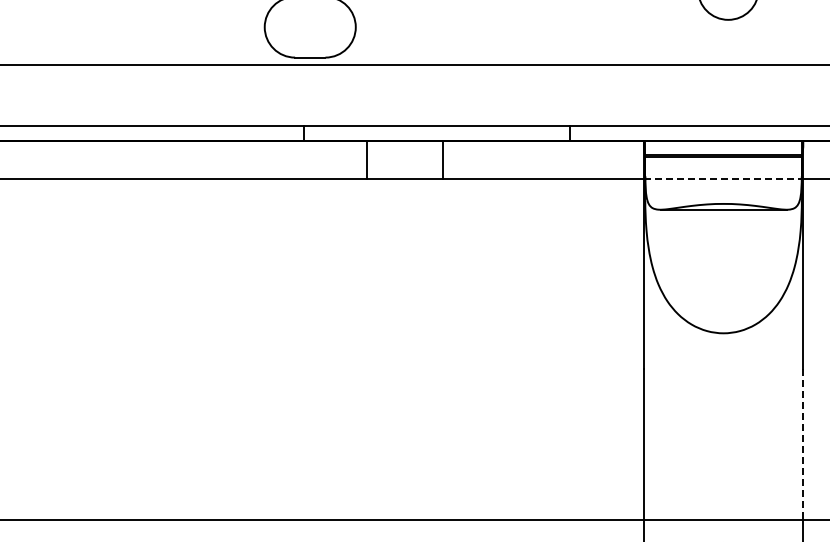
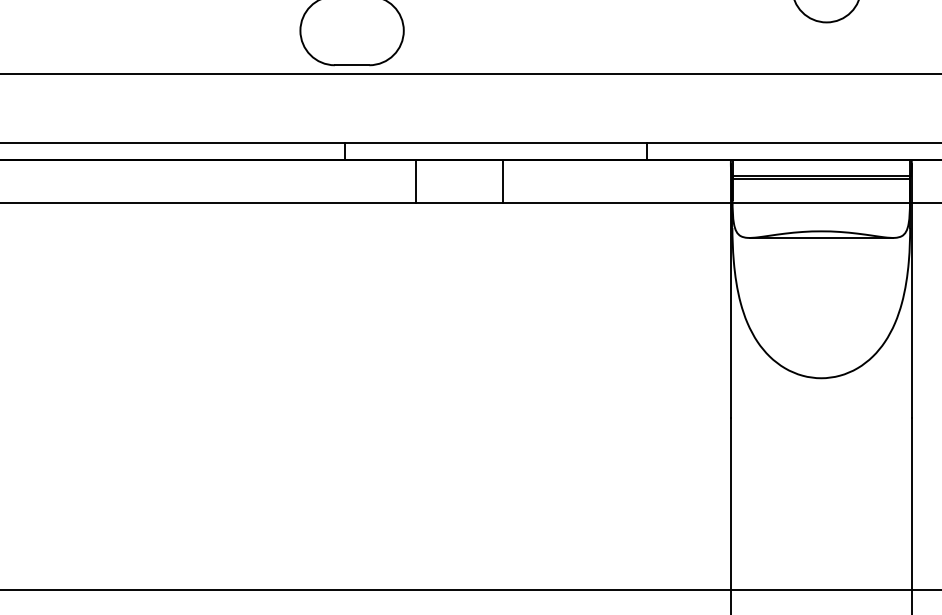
line: (723, 179) -> (821, 203), dashed -> solid
line: (803, 444) -> (912, 504), dashed -> solid

